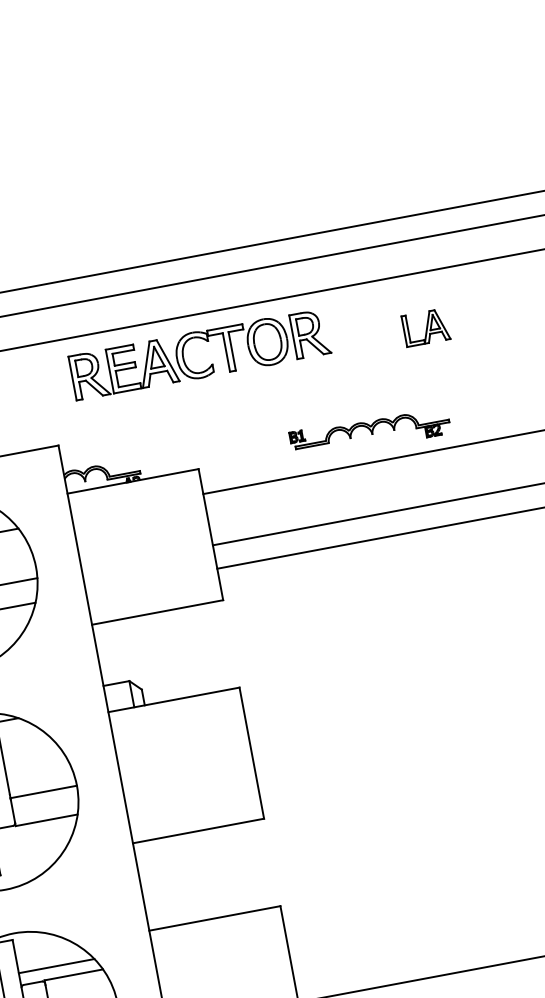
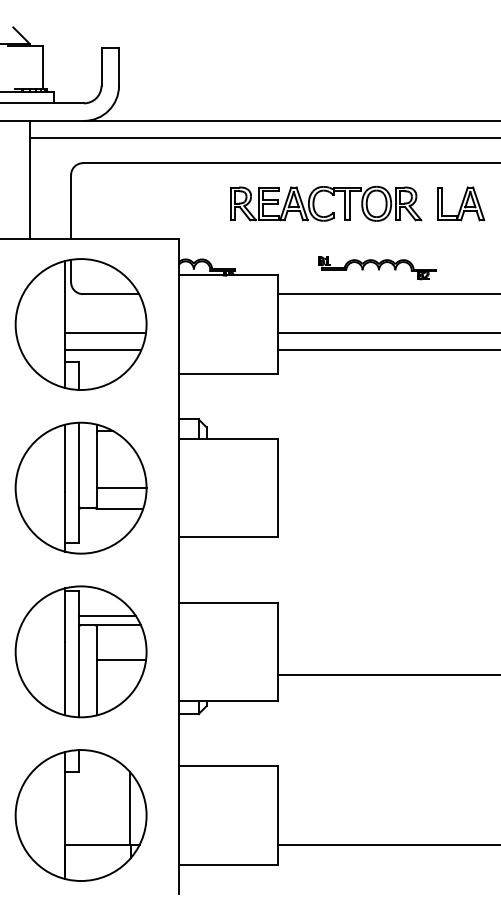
part: (426, 327) -> (461, 203), size x1.43
part: (206, 341) -> (332, 195), moved
part: (370, 432) -> (377, 268), moved

